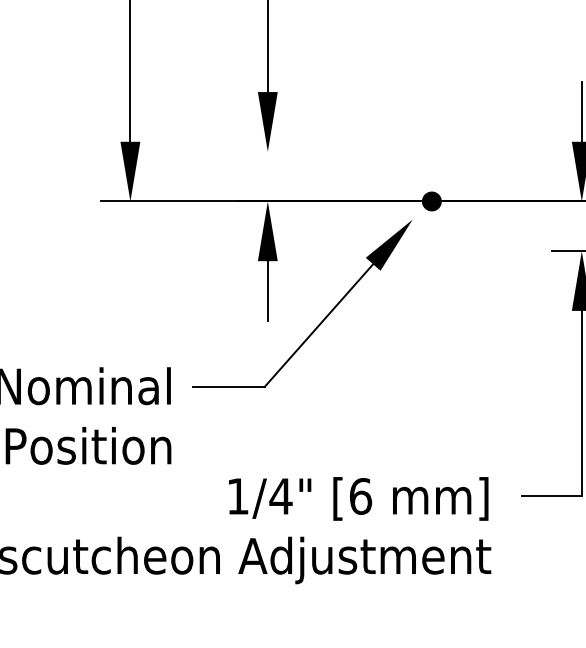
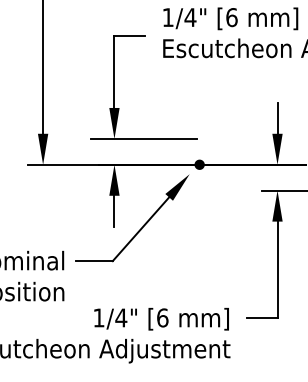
line: (323, 150) -> (143, 138), added

